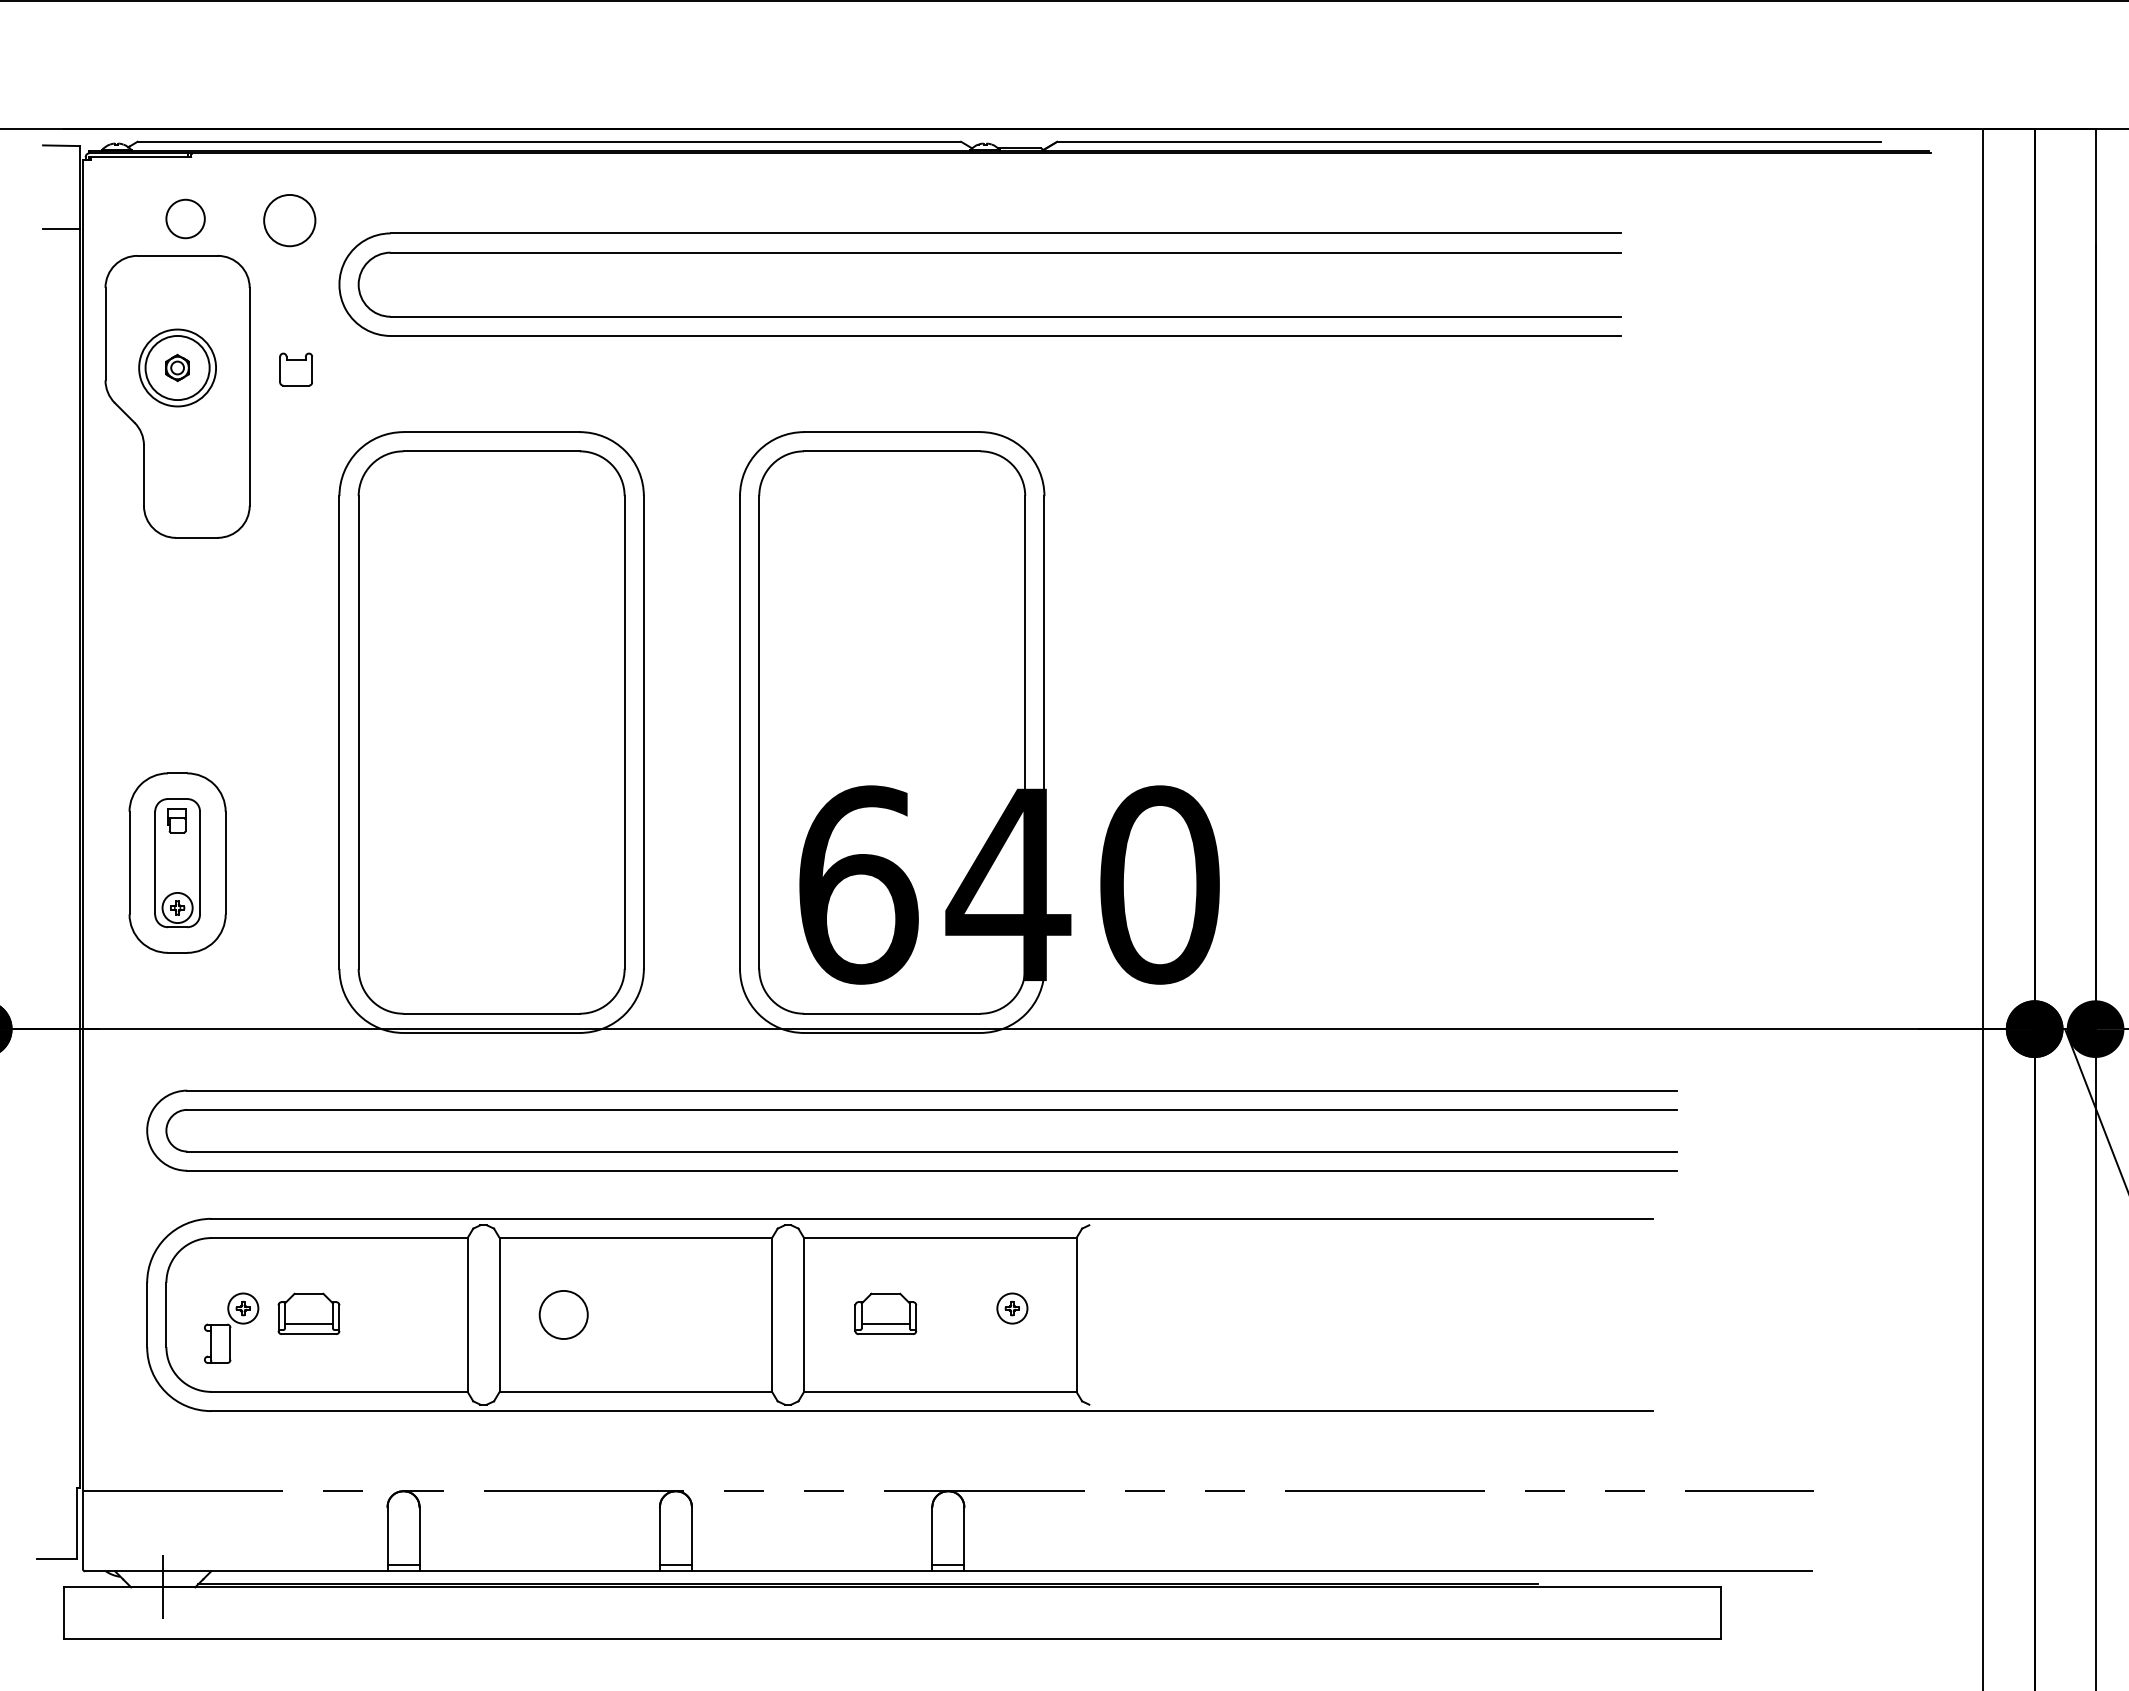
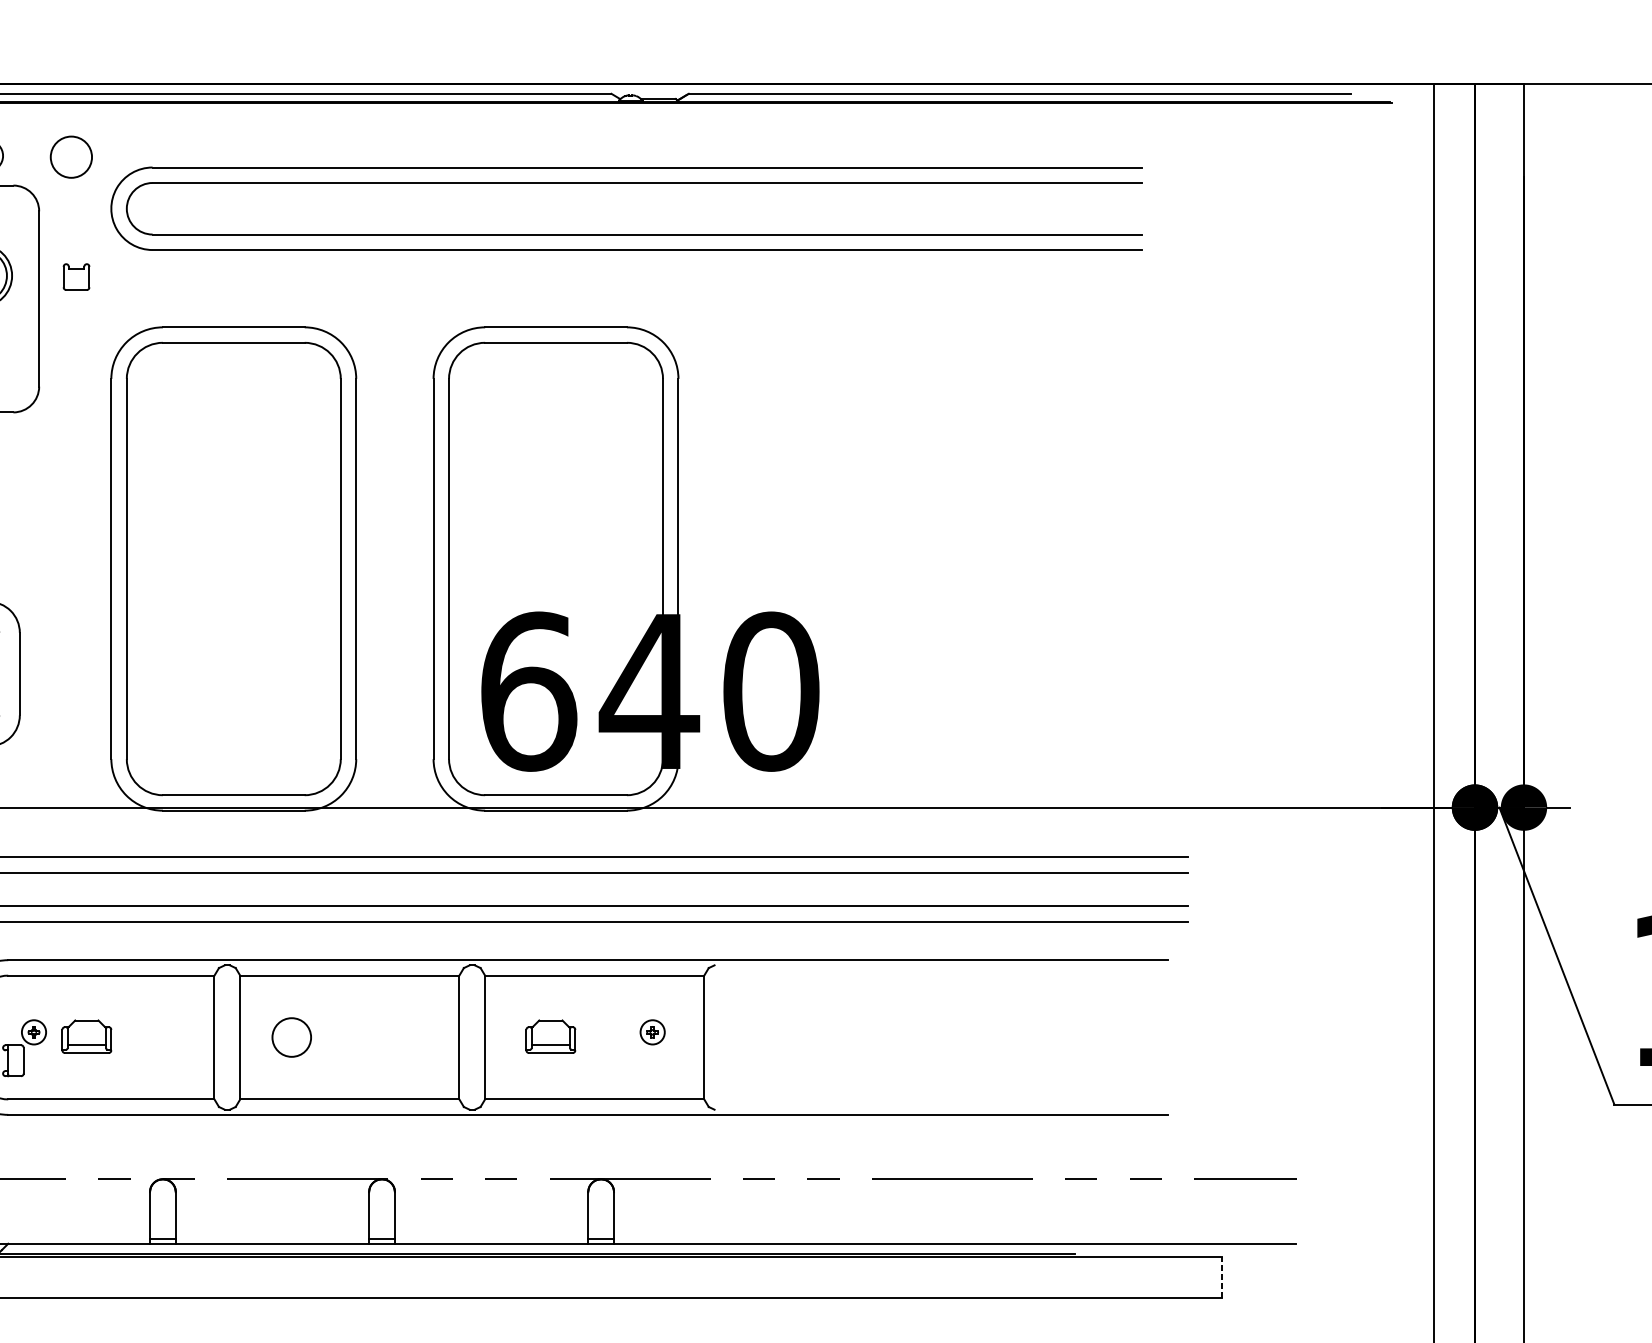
line: (1720, 1613) -> (1222, 1277), solid -> dashed

